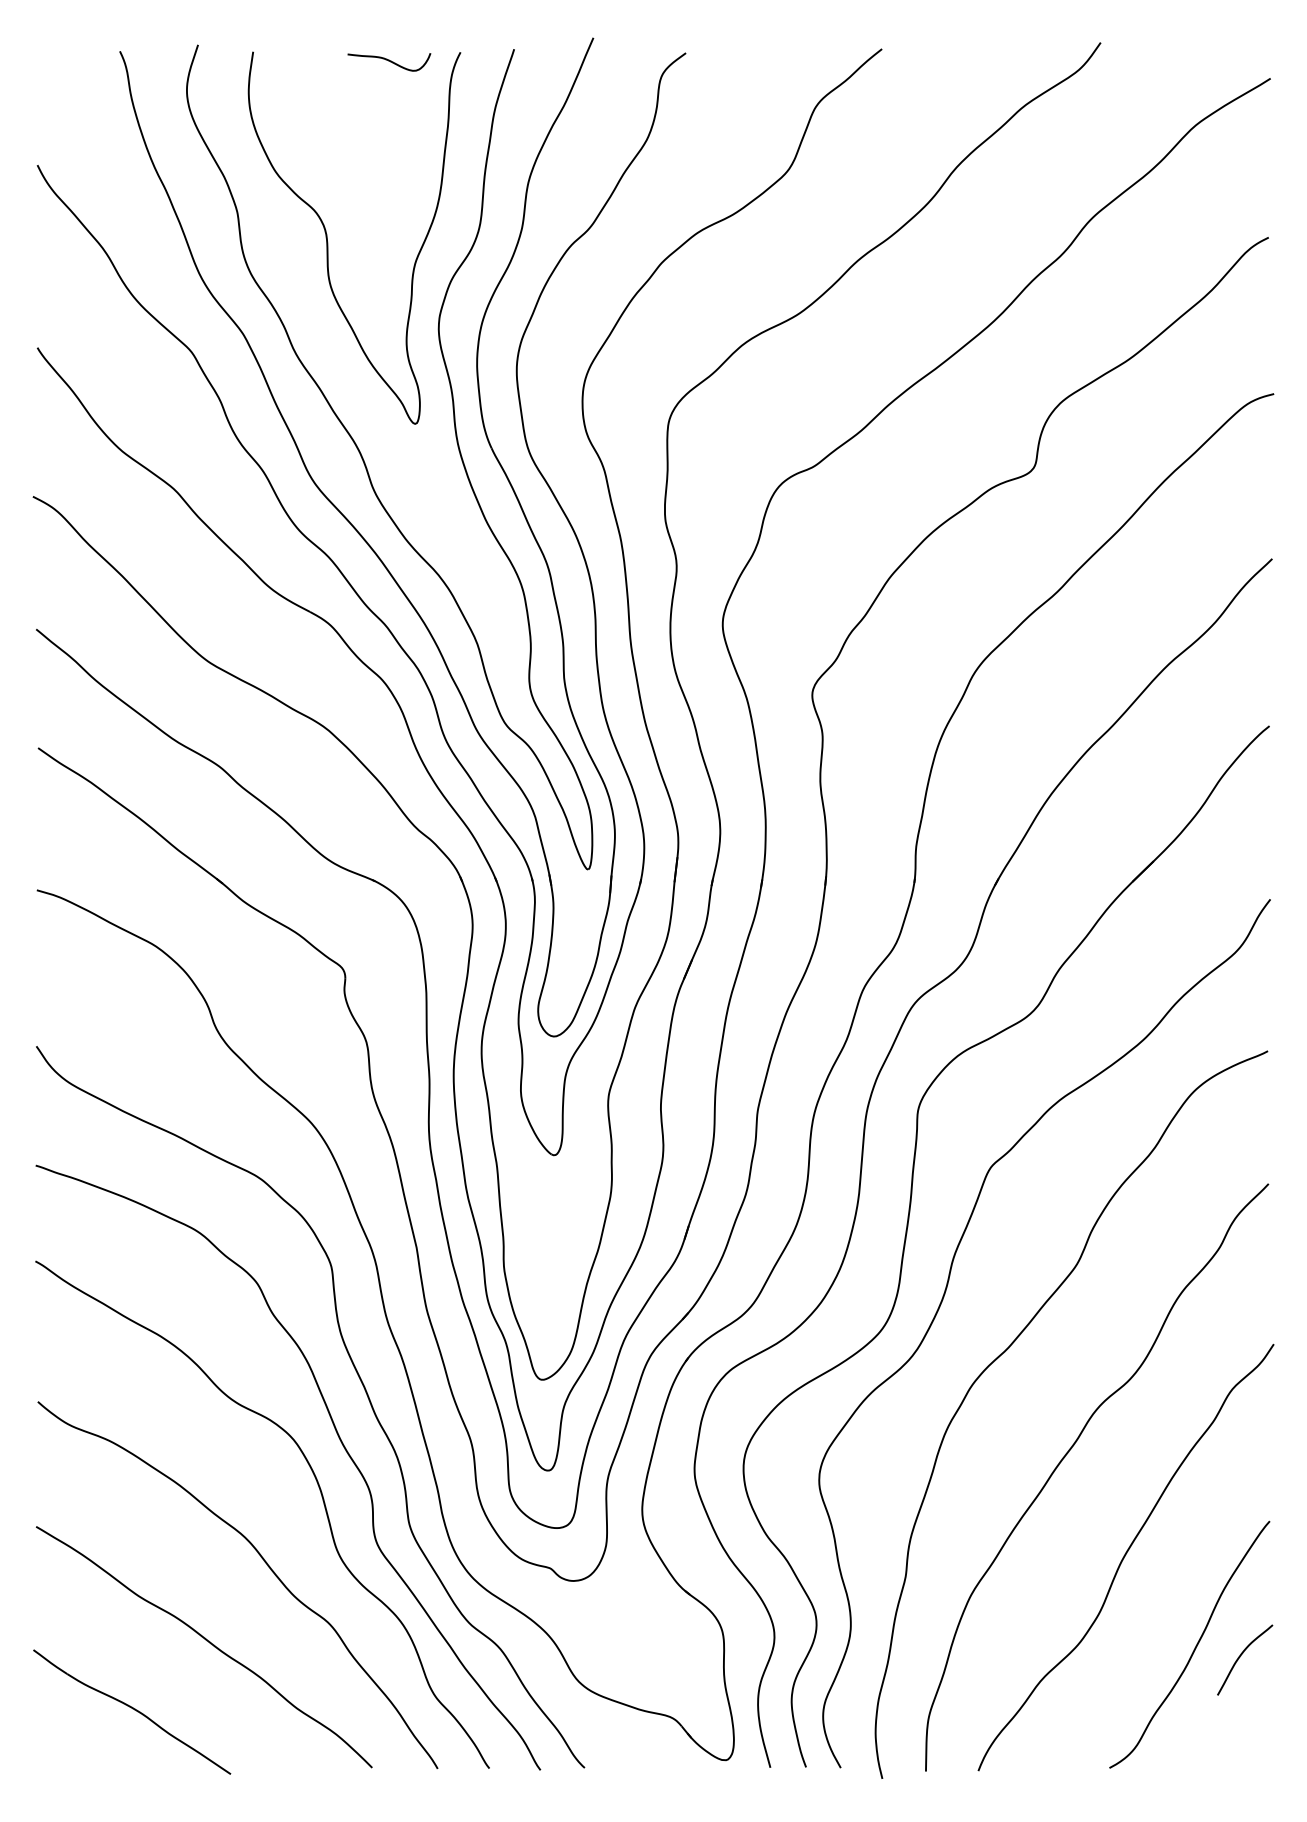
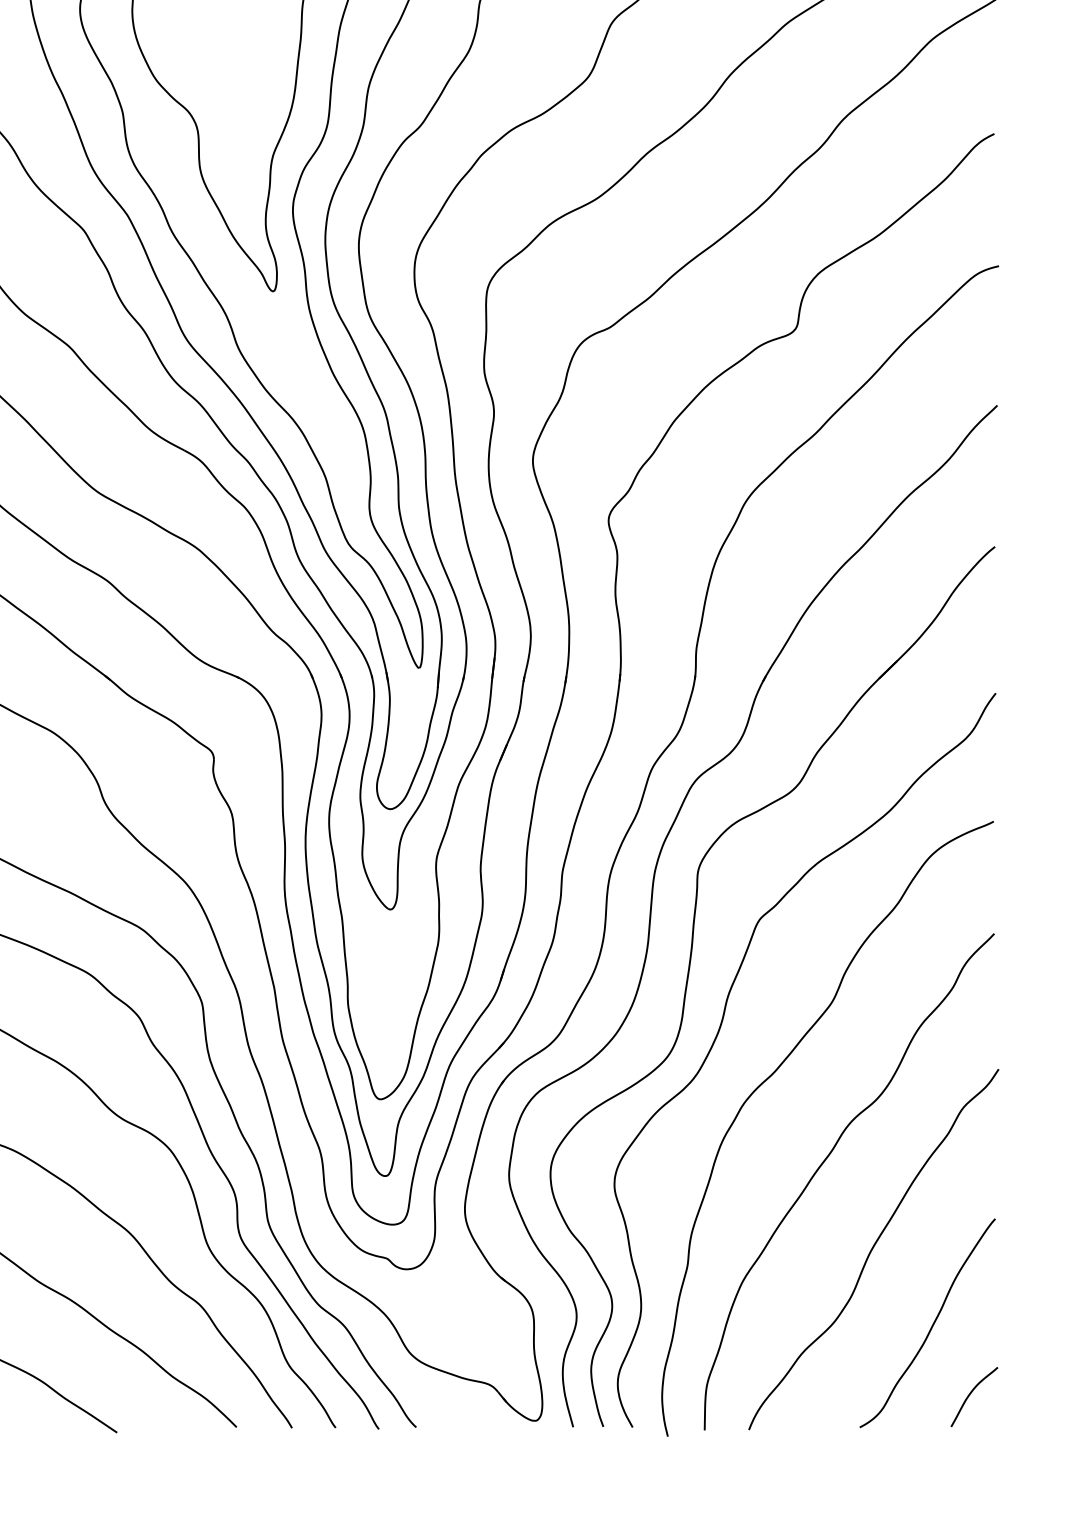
curve: (1240, 1657) -> (970, 1394), moved

